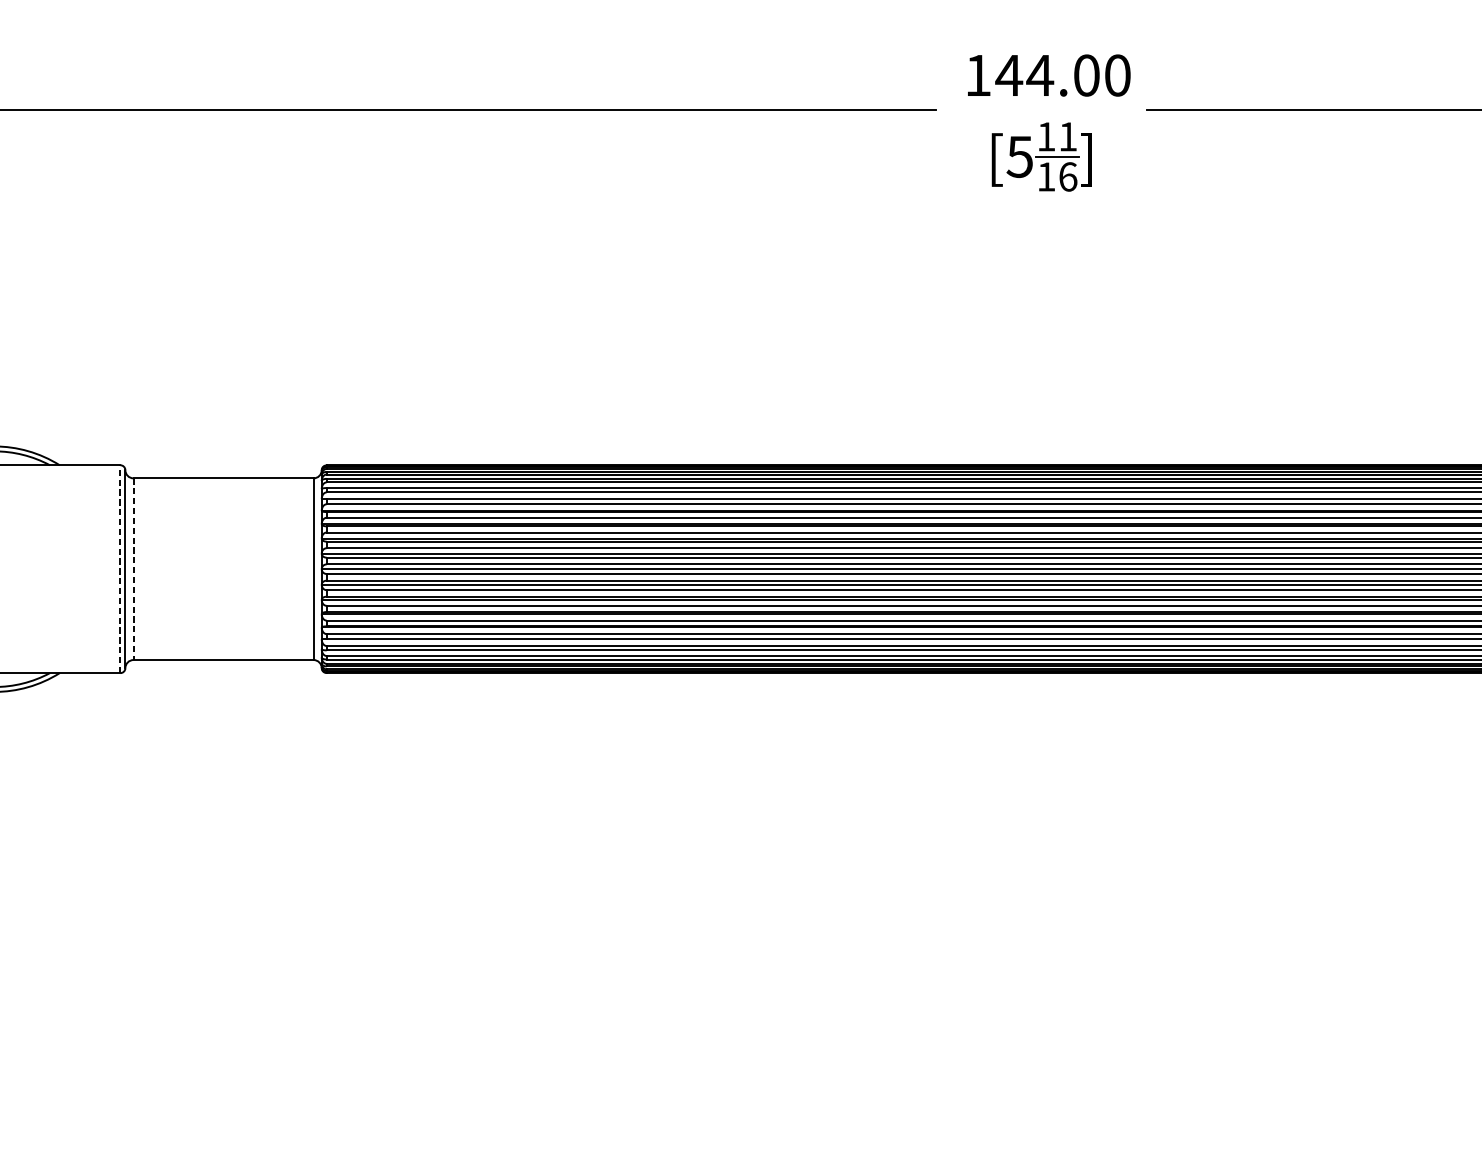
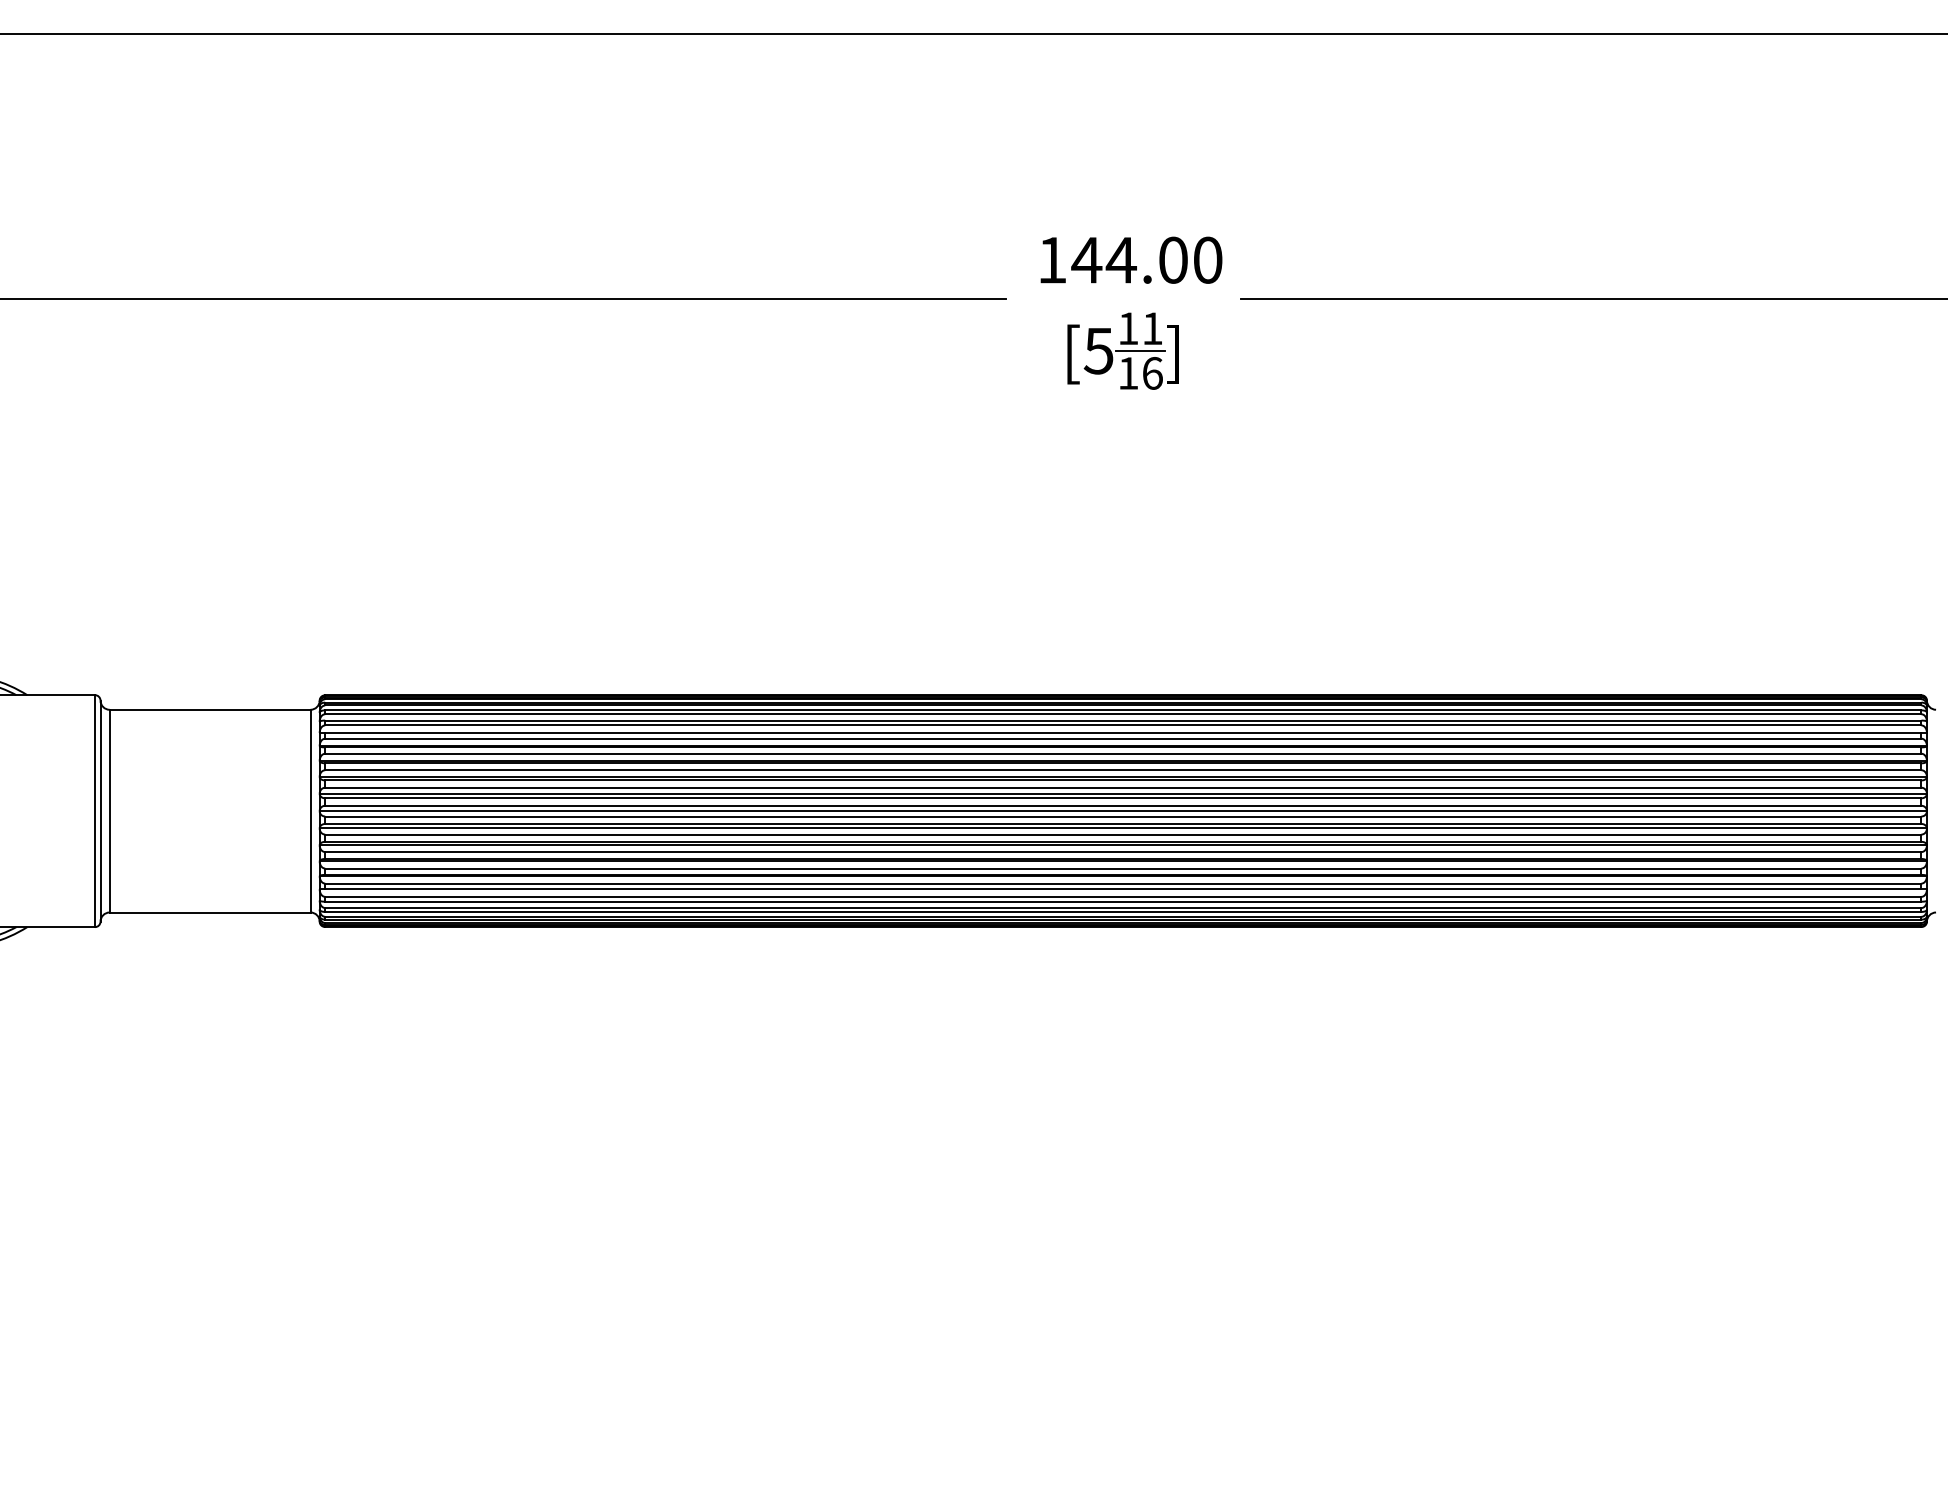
line: (120, 569) -> (95, 811), dashed -> solid
line: (133, 569) -> (109, 811), dashed -> solid

